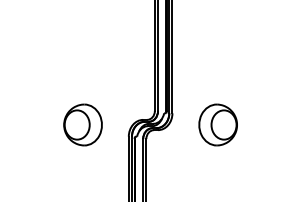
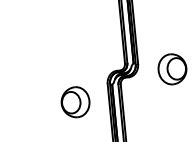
part: (82, 124) -> (75, 101), moved

